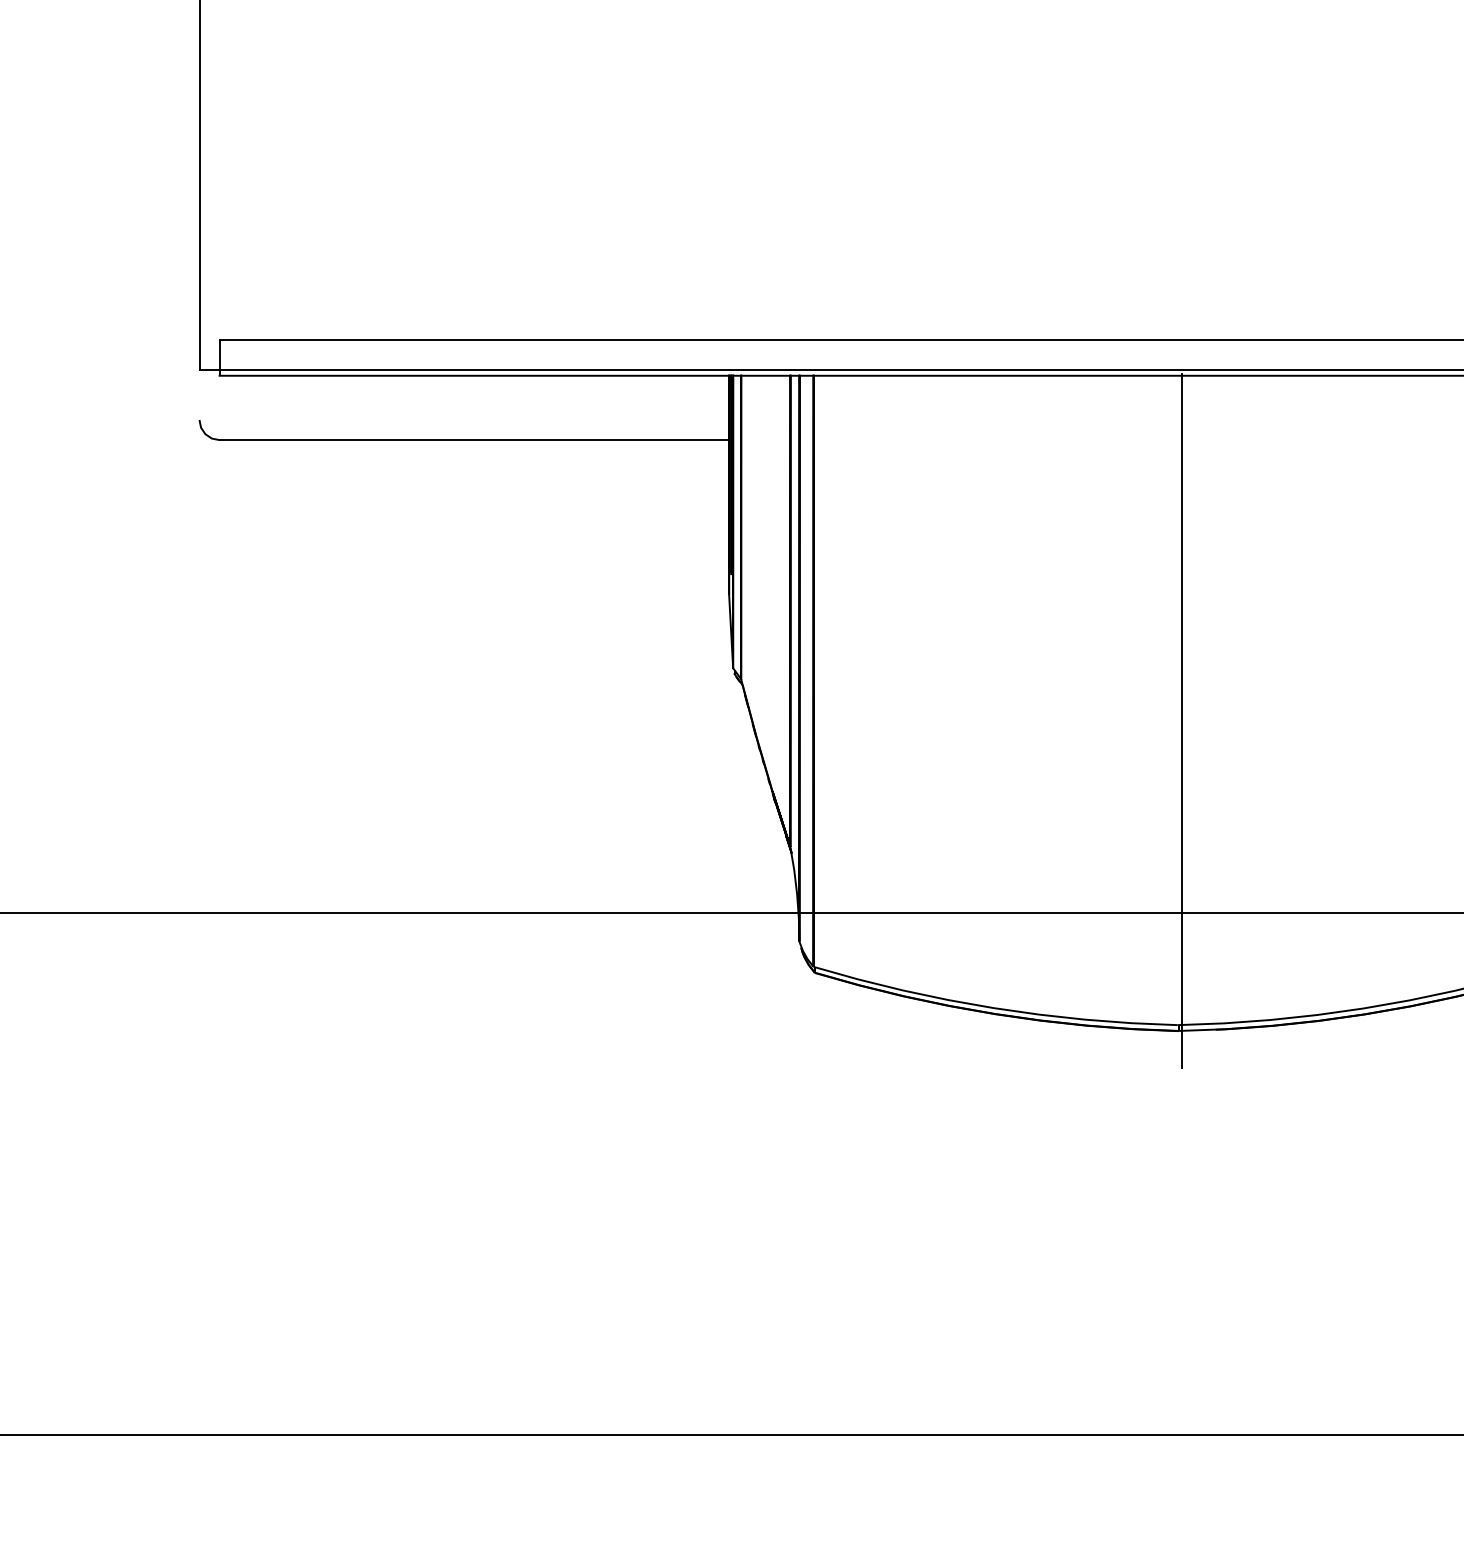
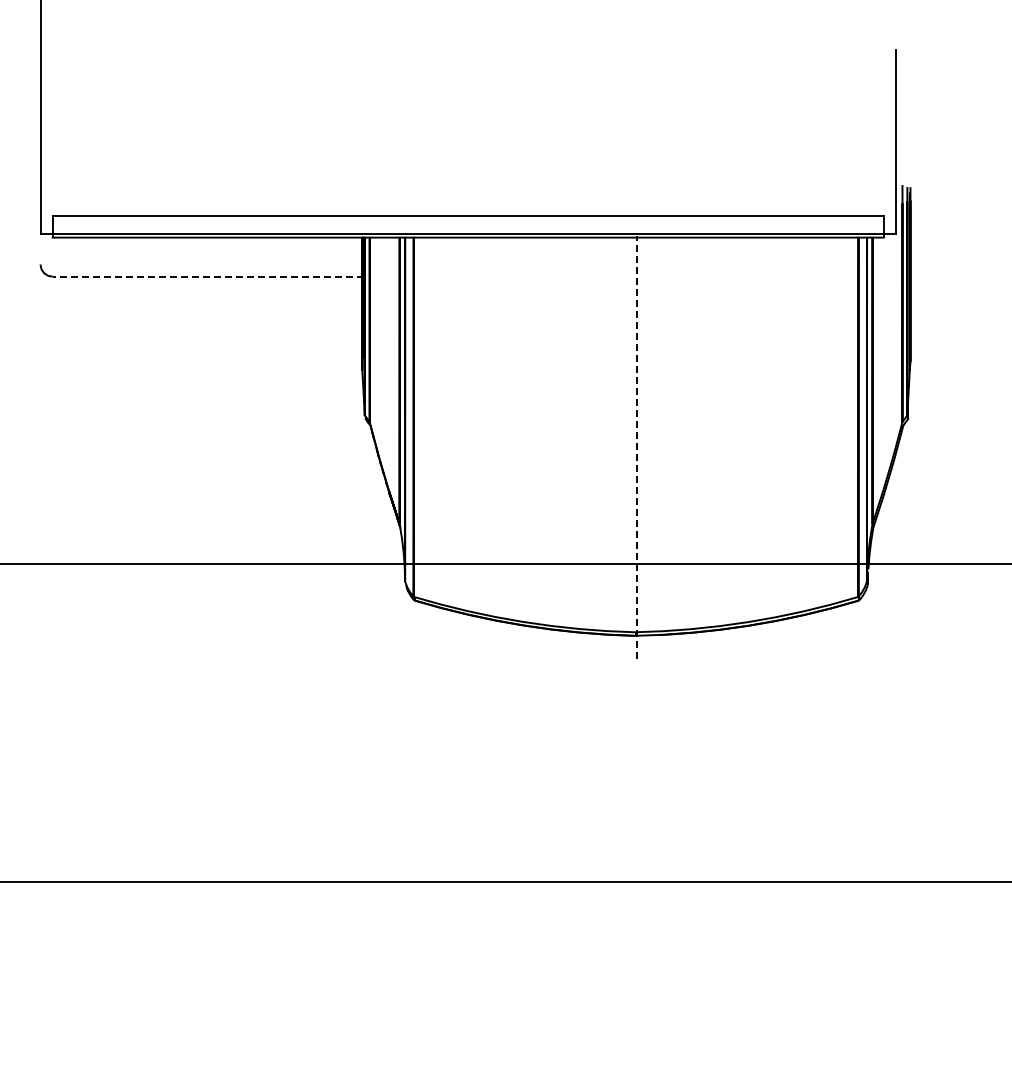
line: (474, 439) -> (207, 276), solid -> dashed
line: (1181, 719) -> (637, 446), solid -> dashed

